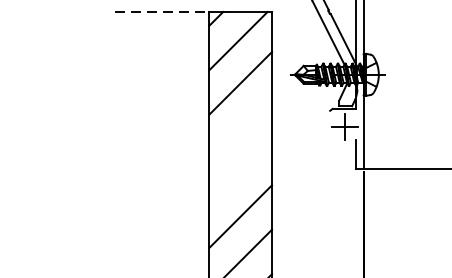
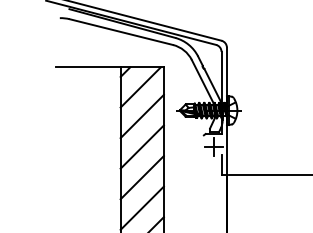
line: (162, 12) -> (88, 67), dashed -> solid
line: (239, 127) -> (141, 146), added
line: (239, 172) -> (141, 177), added

